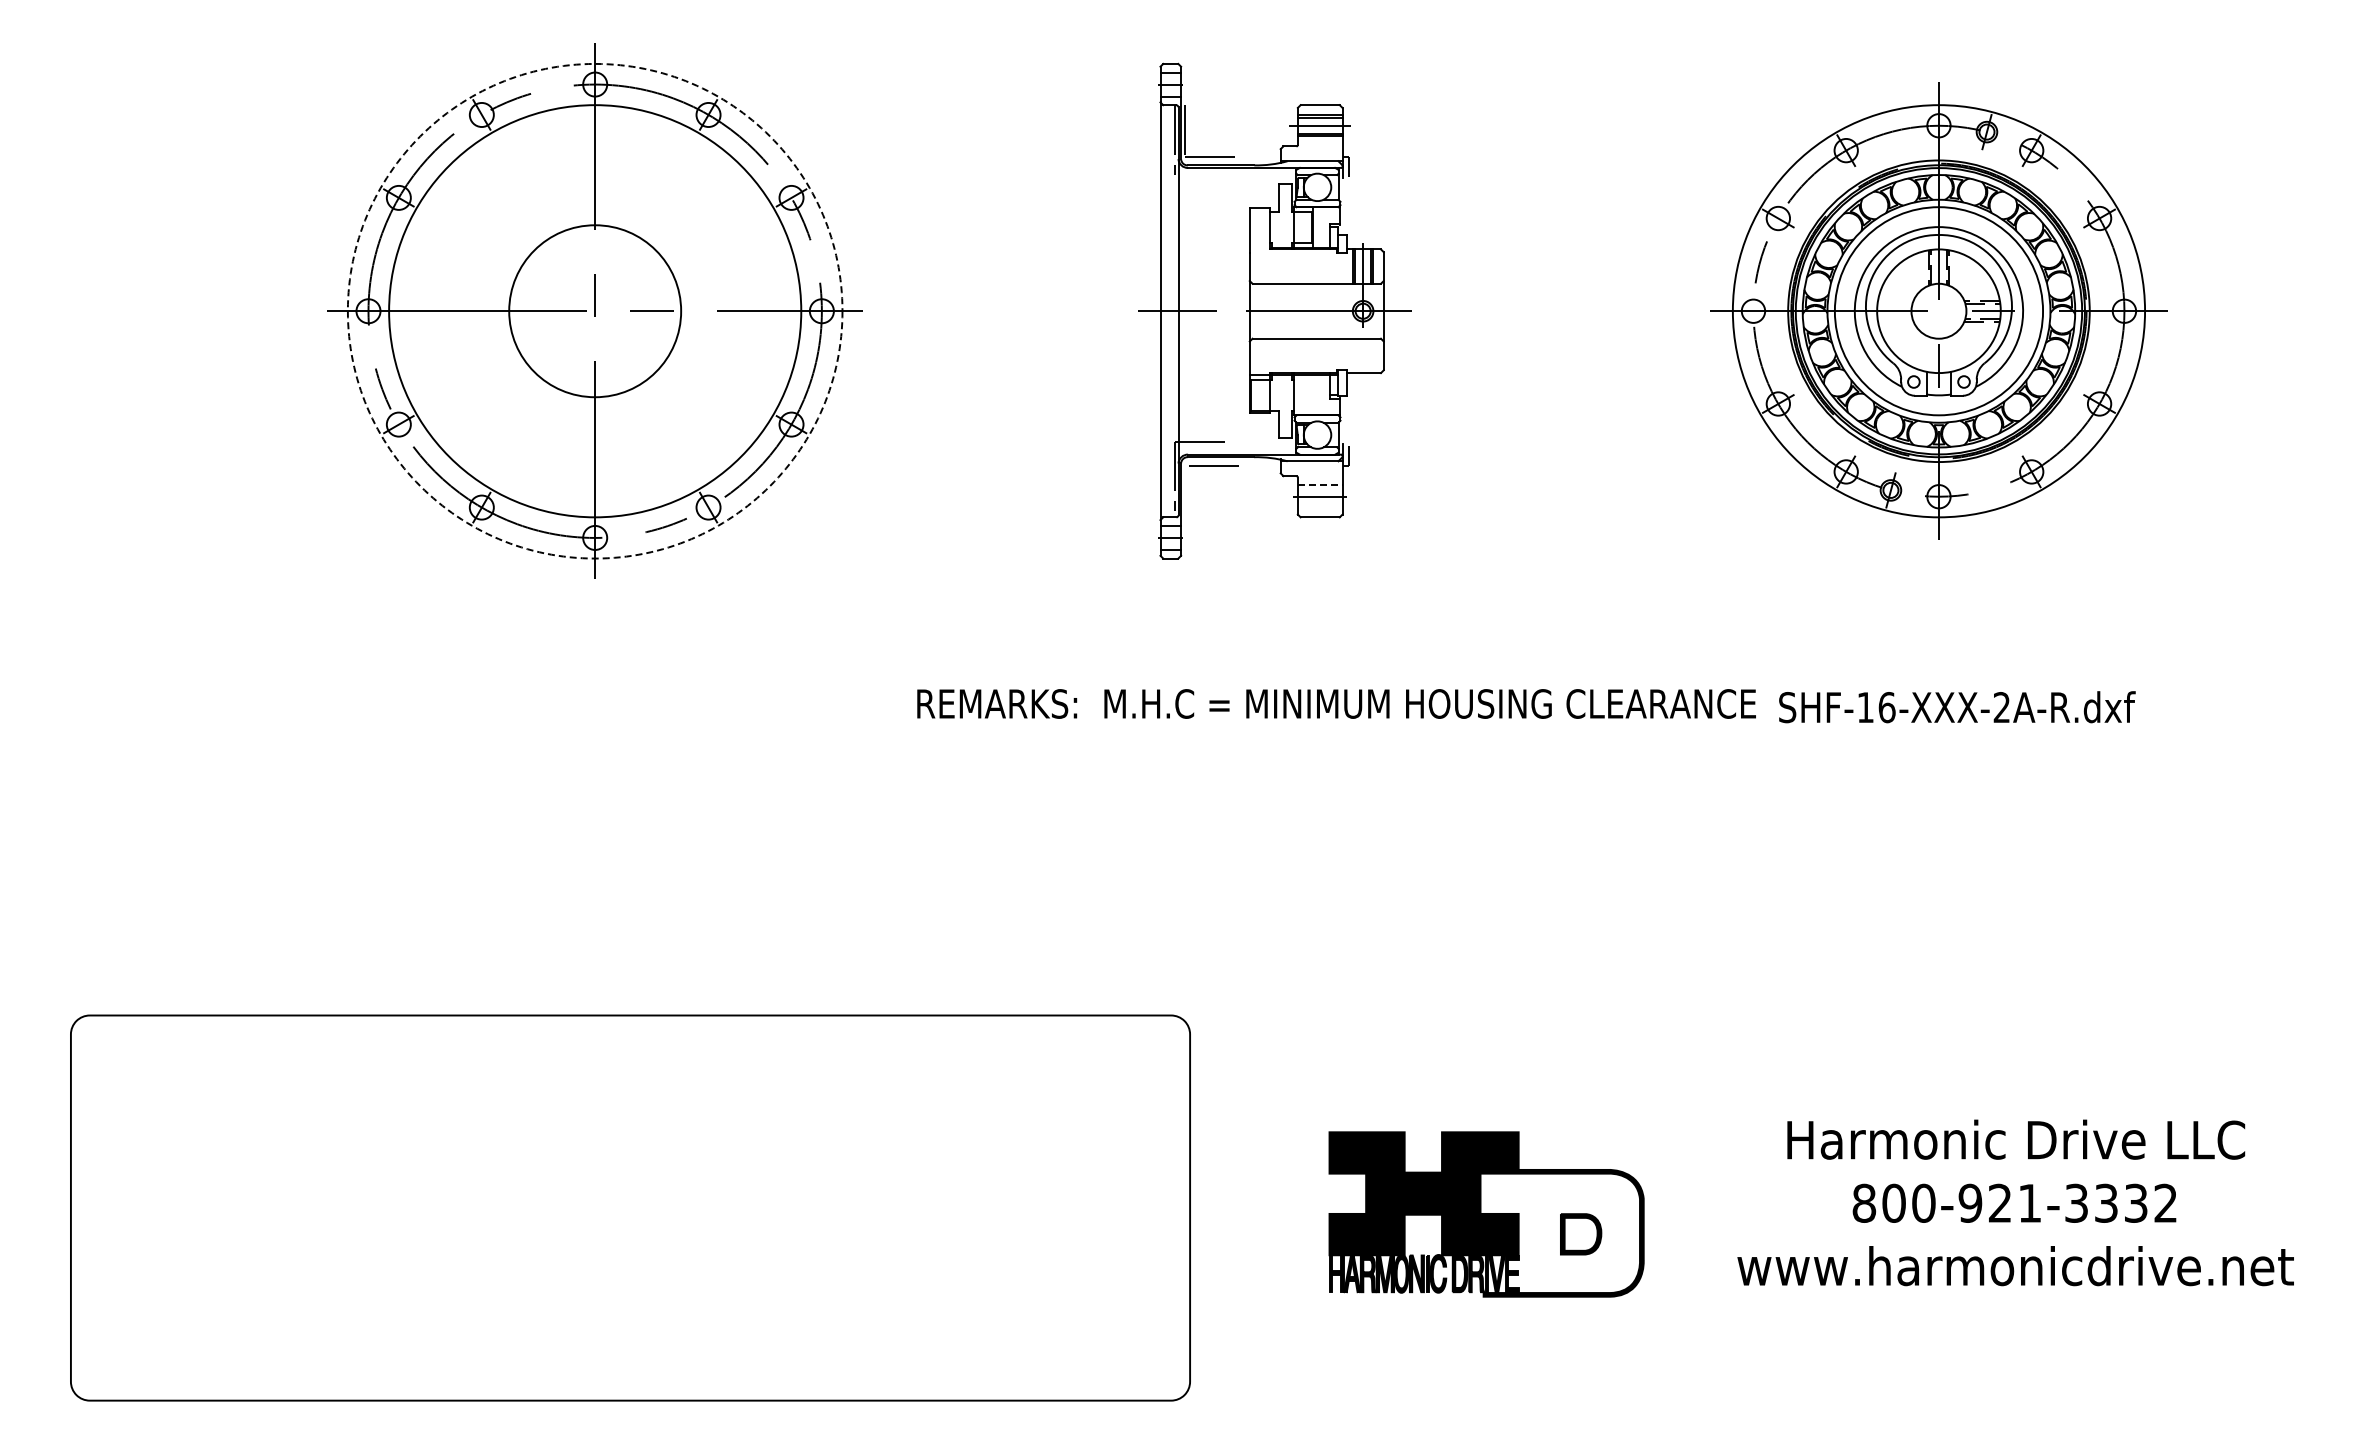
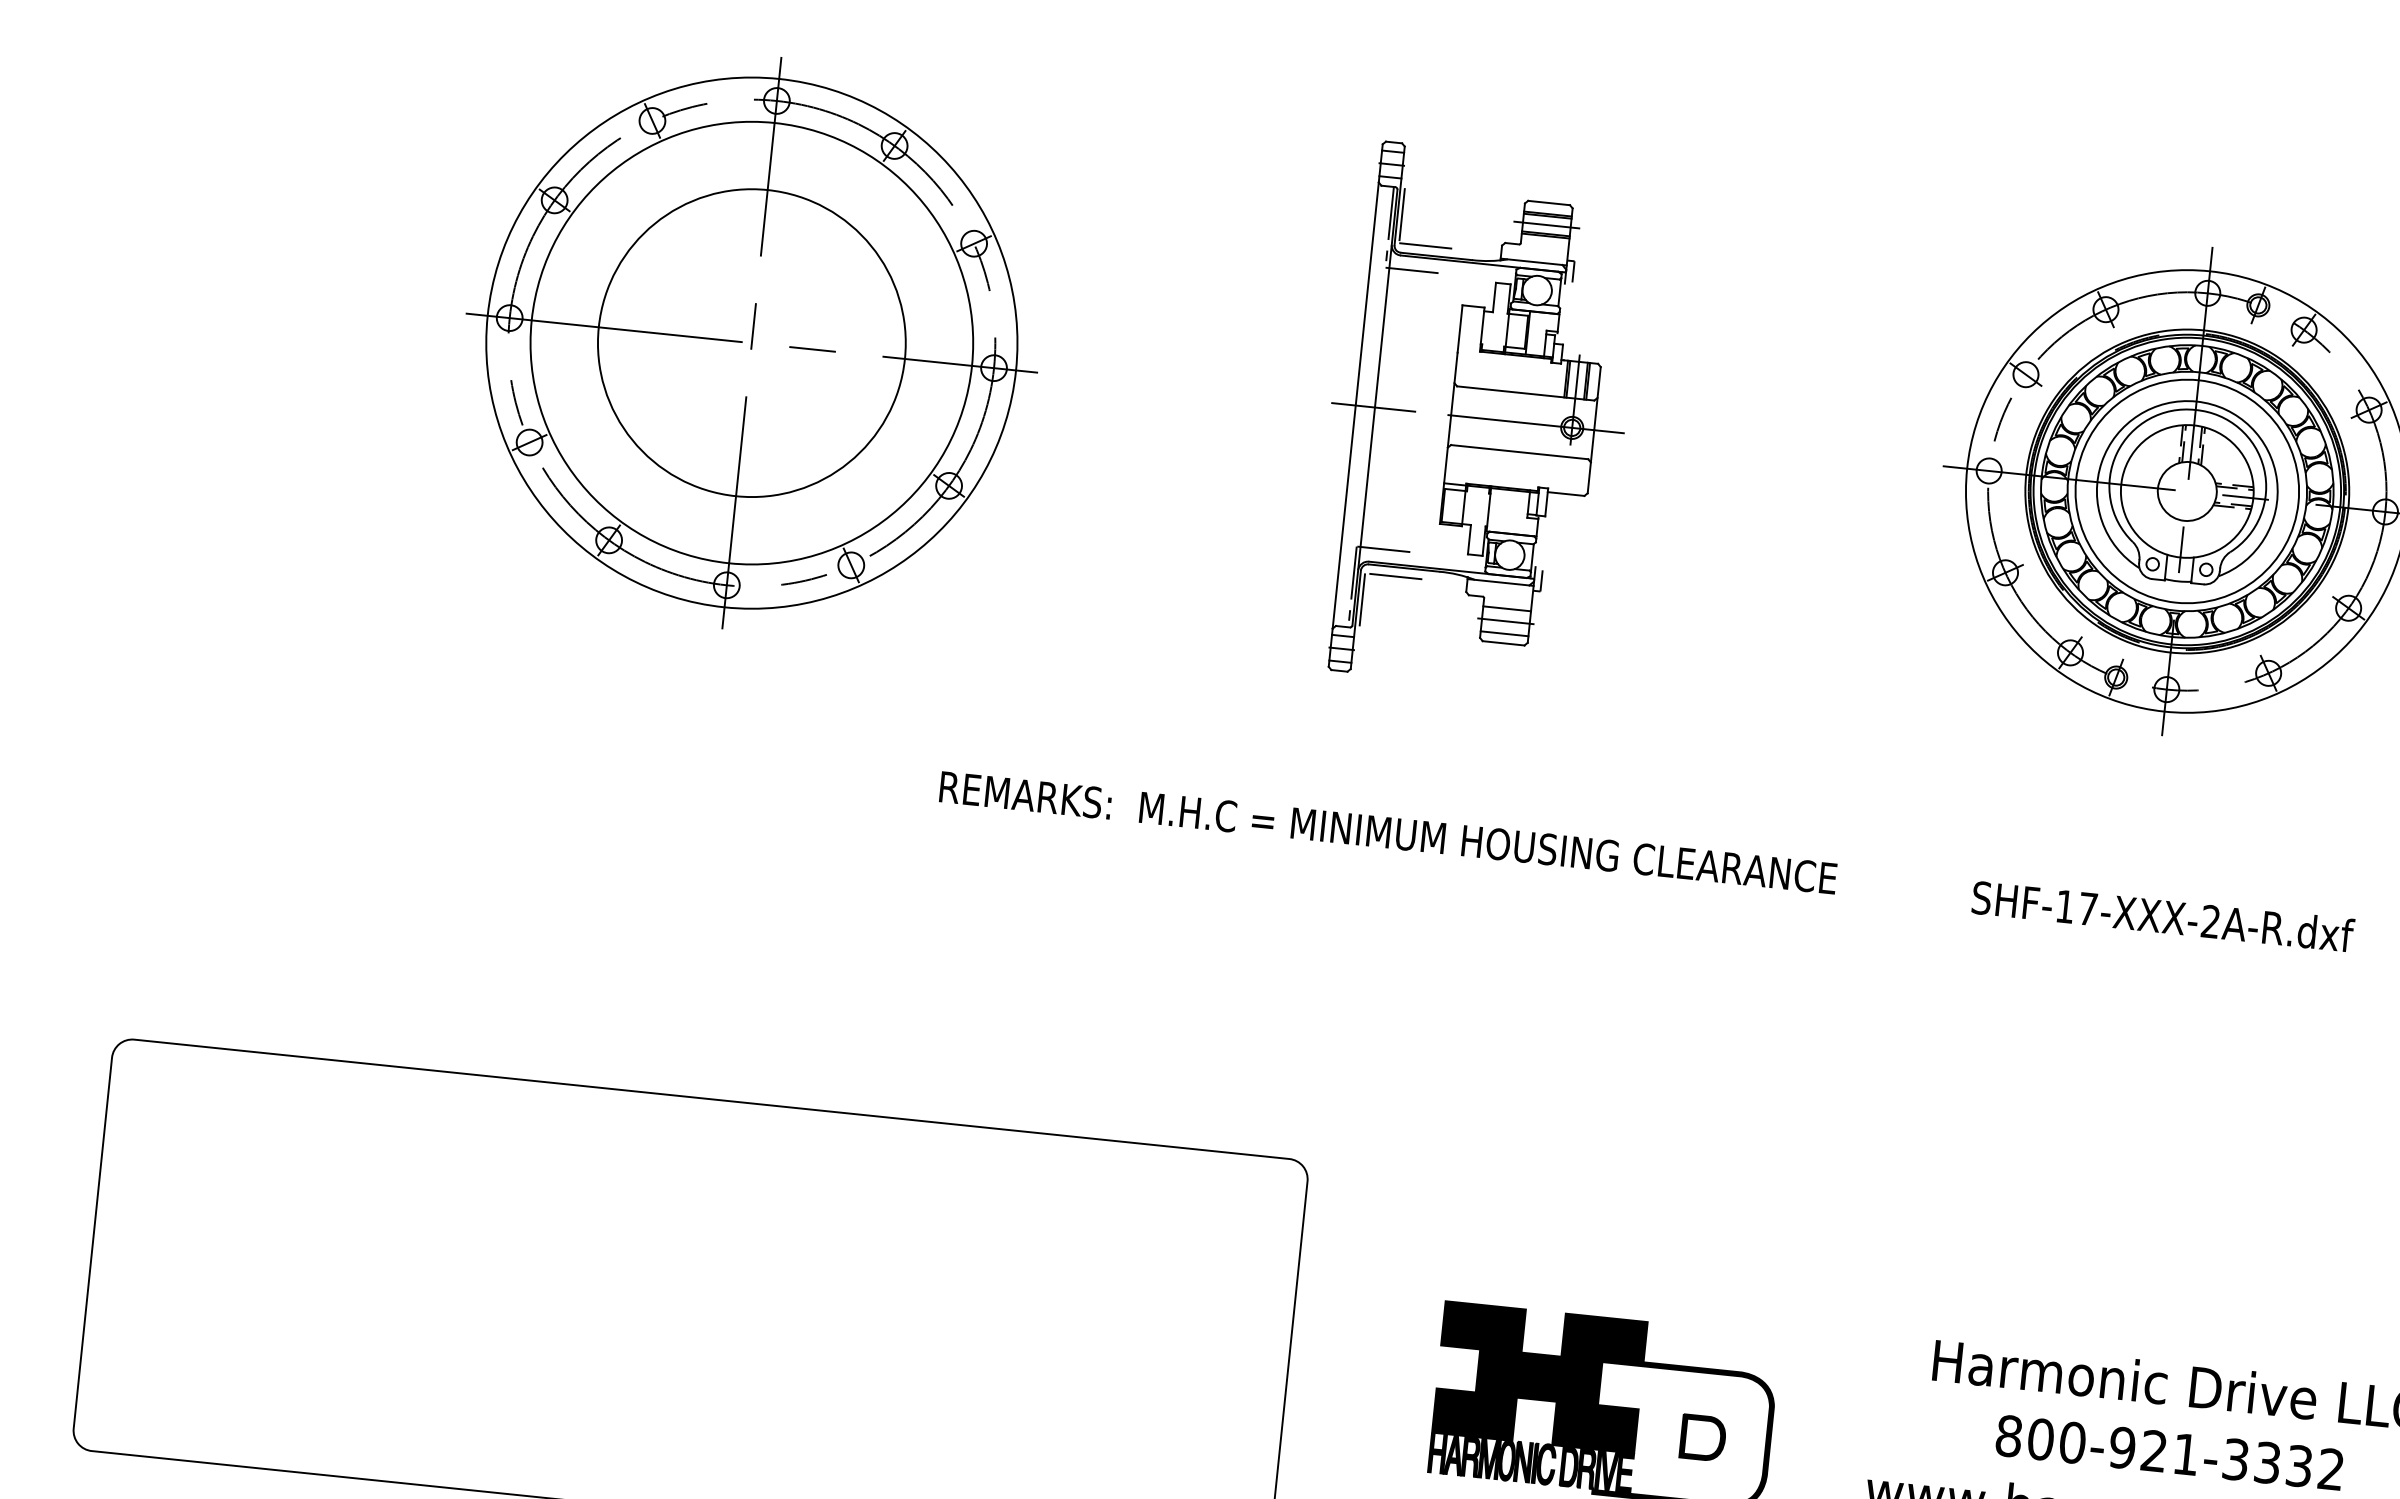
line: (1199, 180) -> (1411, 270), added
circle: (594, 310) -> (751, 342), dashed -> solid
circle: (594, 310) -> (751, 342), size x1.67
line: (1320, 485) -> (1507, 609), dashed -> solid
line: (1185, 491) -> (1362, 600), added
line: (1319, 508) -> (1503, 633), added
text: (1336, 703) -> (1388, 832), moved
text: (1886, 707) -> (2087, 908), SHF-16-XXX-2A-R.dxf -> SHF-17-XXX-2A-R.dxf

